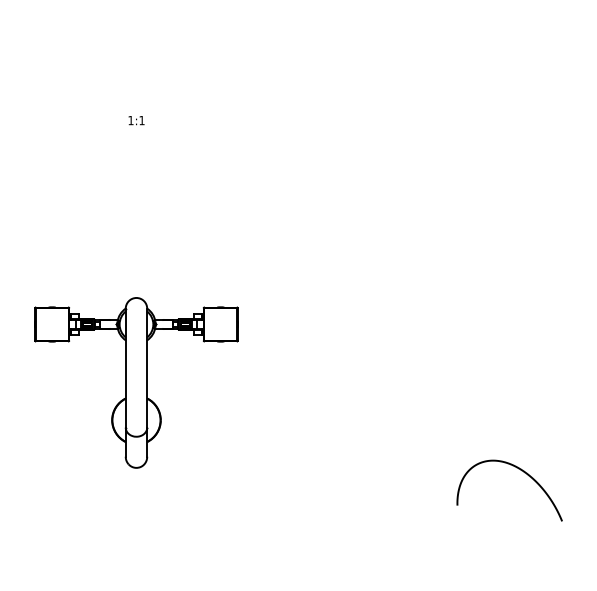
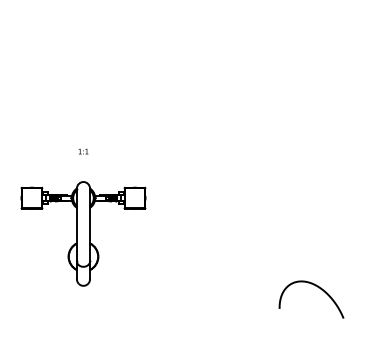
text: (136, 120) -> (83, 151), moved

